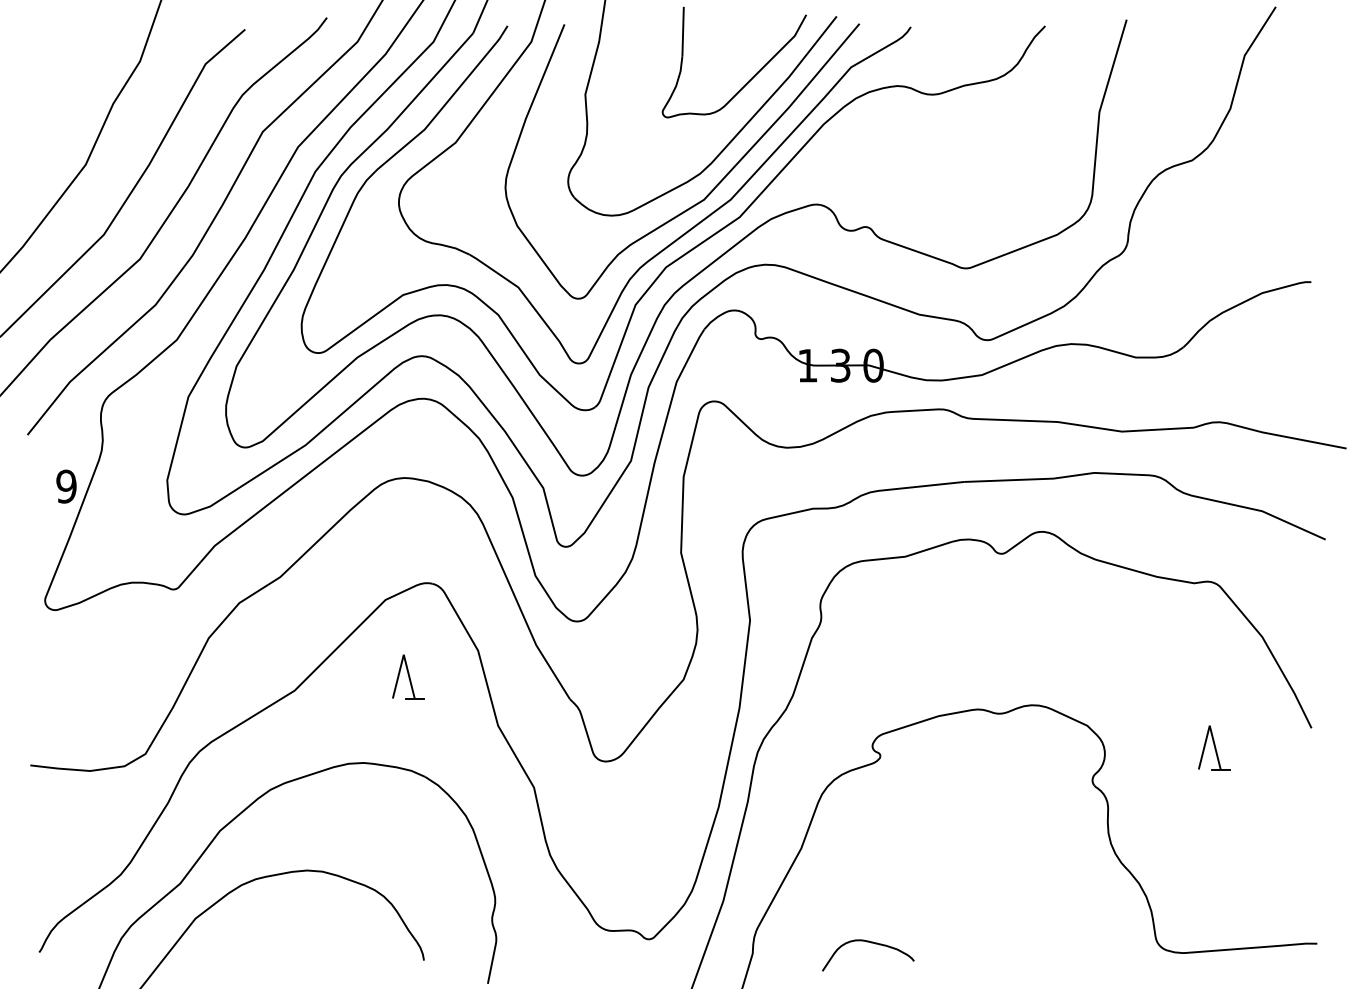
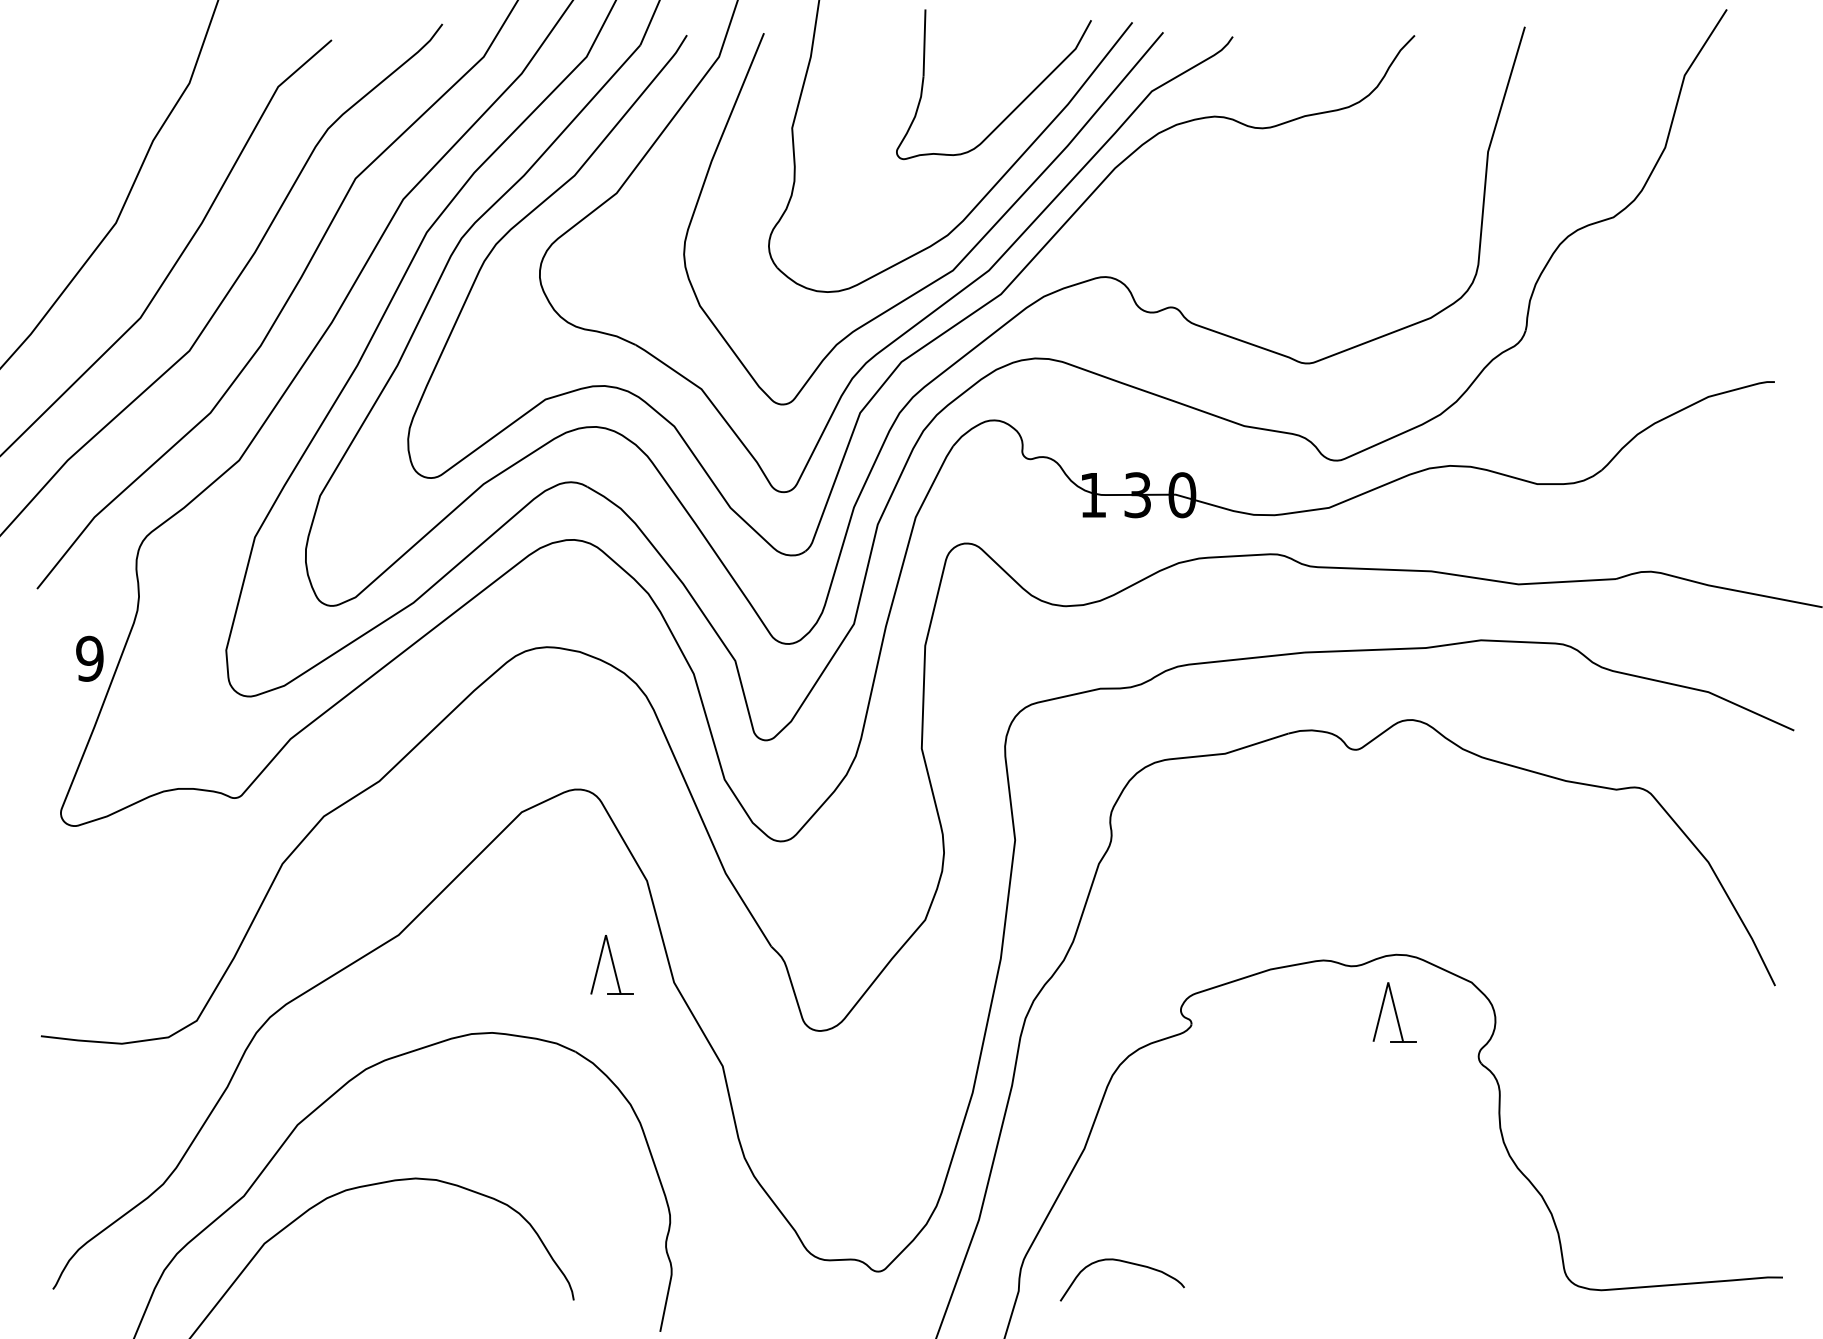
part: (408, 676) -> (612, 964), moved
part: (1214, 747) -> (1394, 1011), moved
curve: (871, 943) -> (1126, 1263), moved

